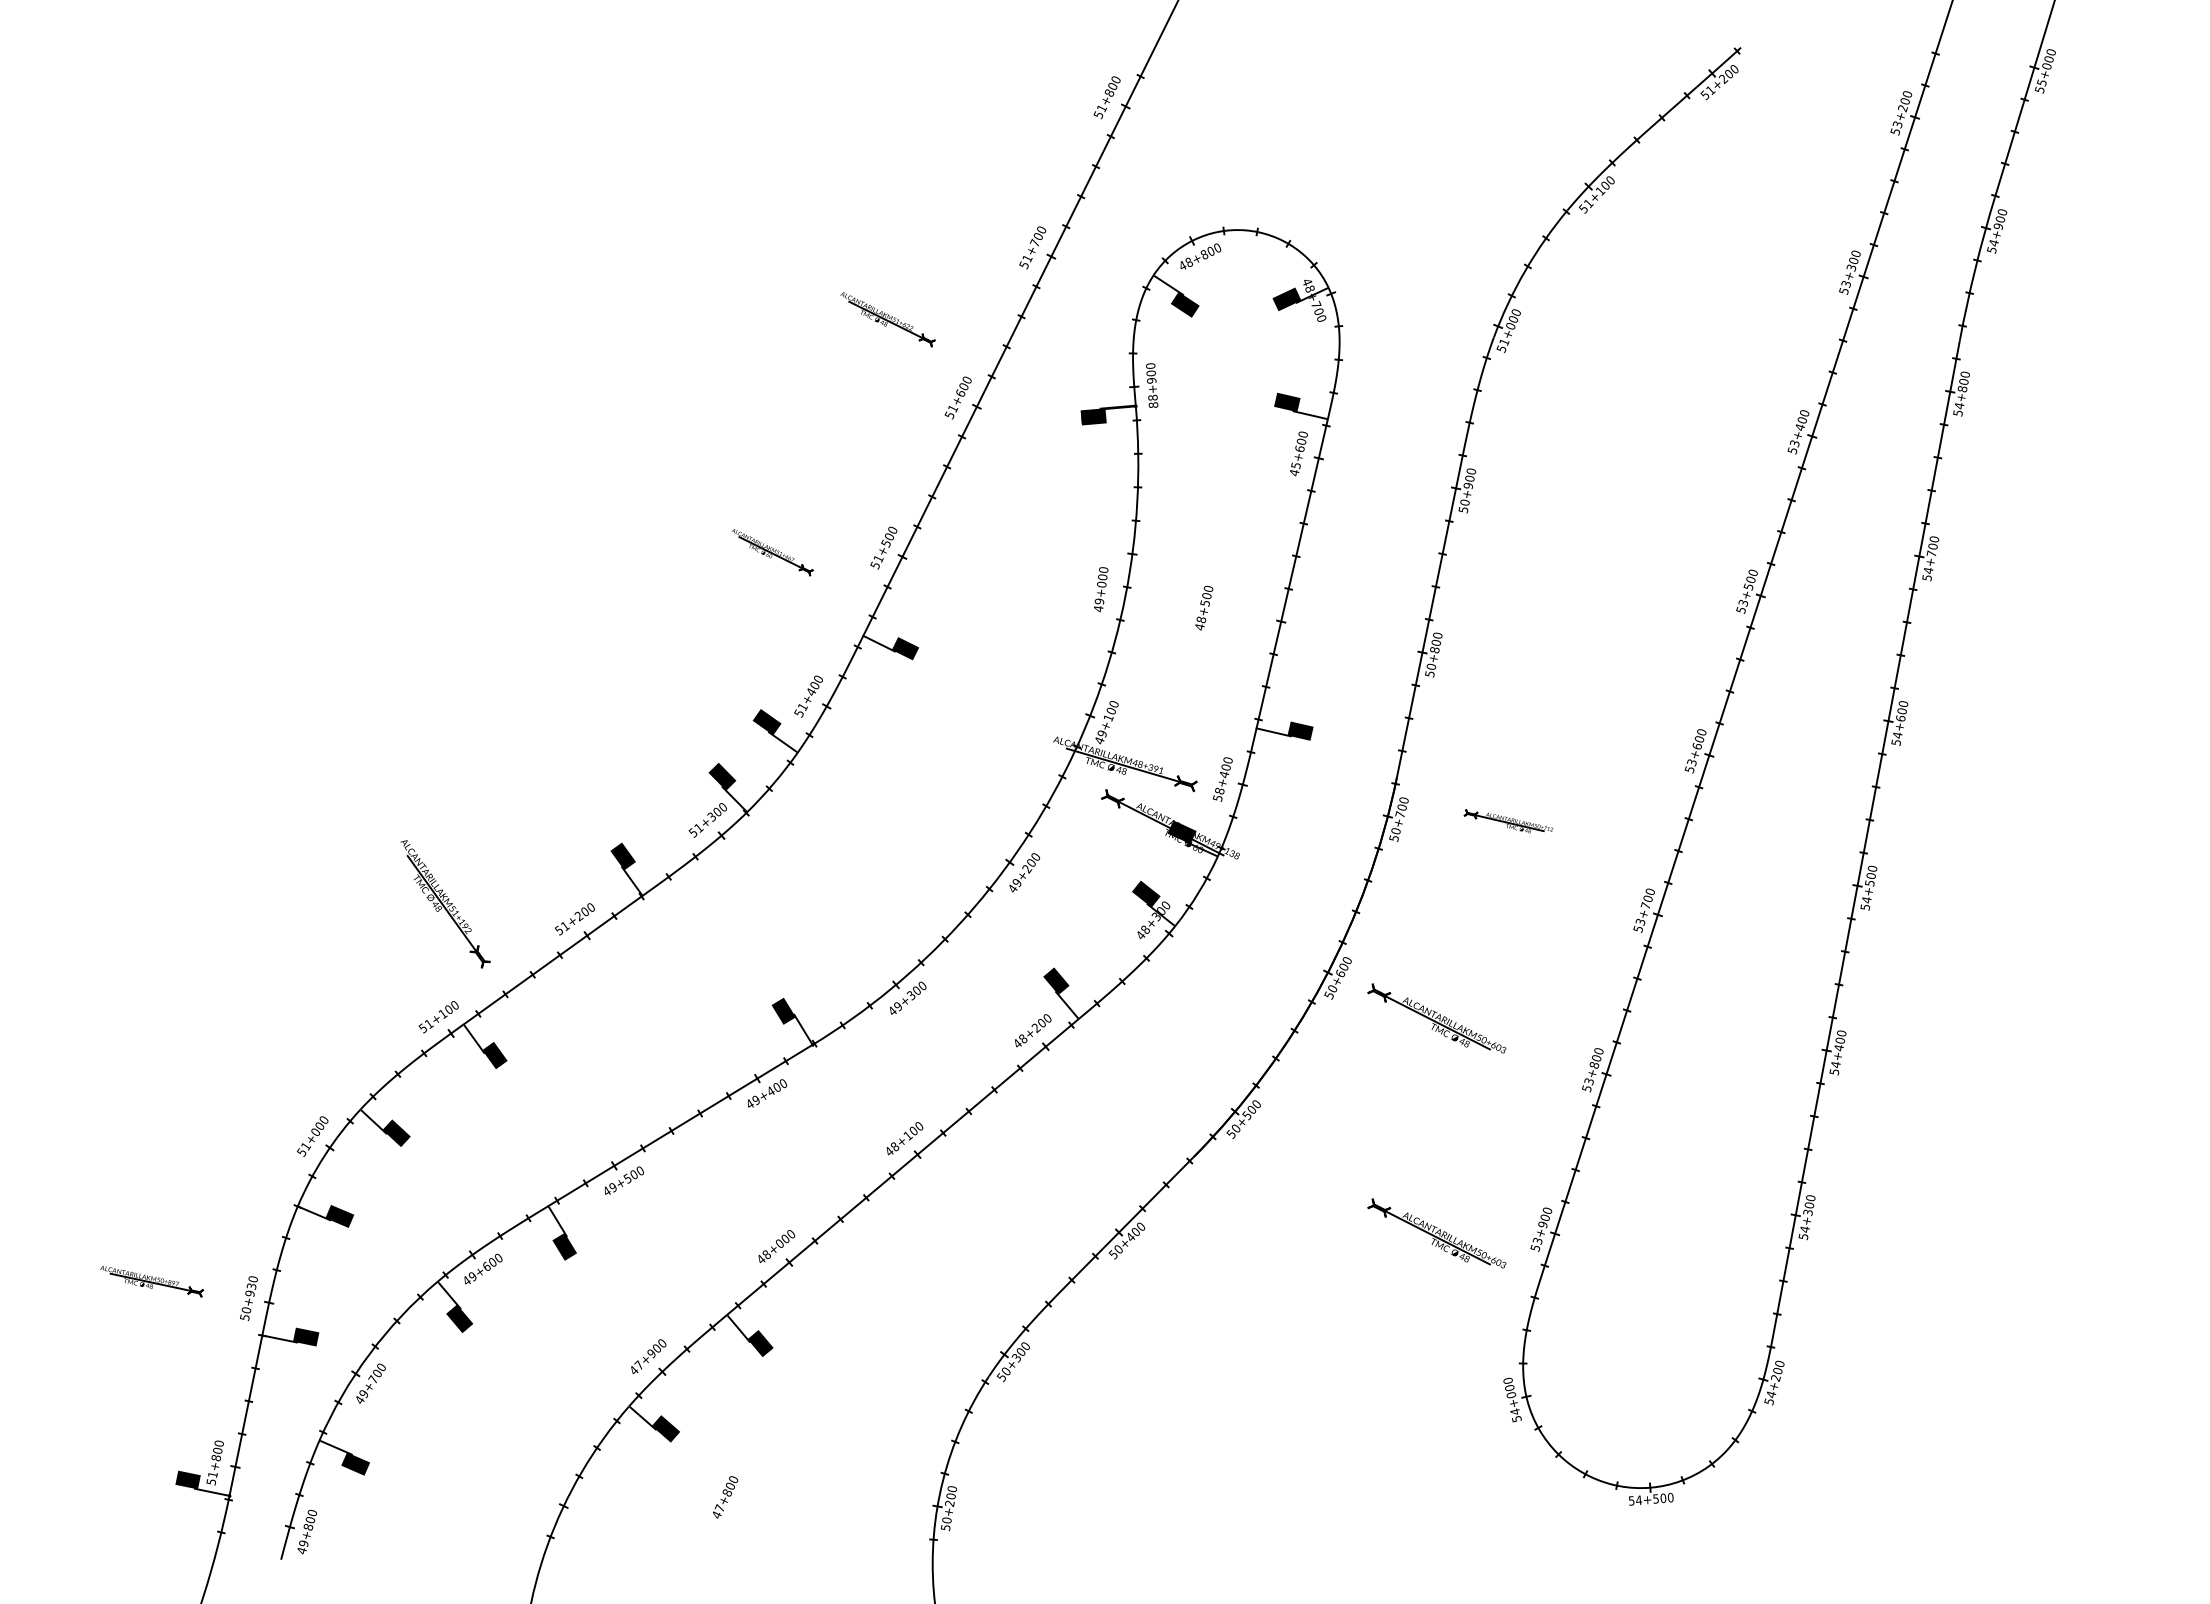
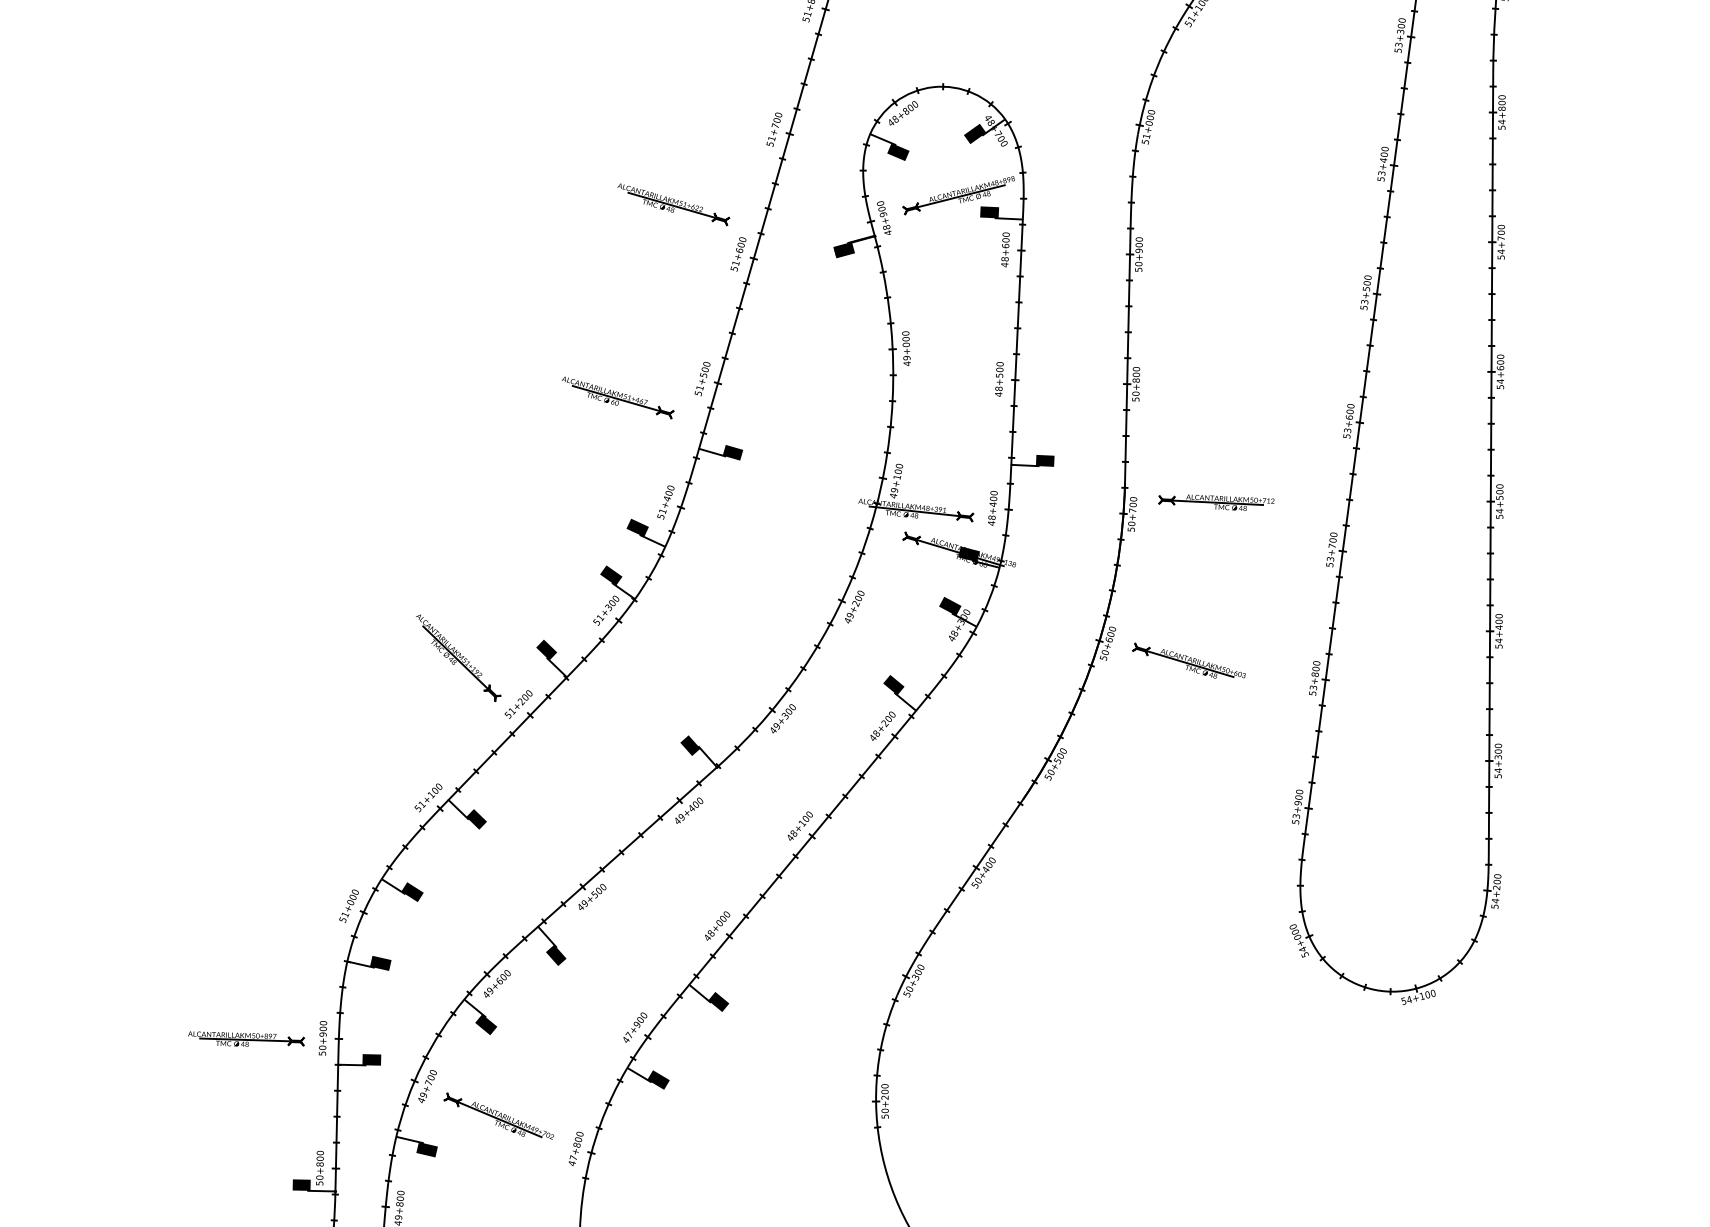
part: (887, 319) -> (673, 204), size x1.43
part: (1252, 373) -> (959, 195), added
text: (1153, 405) -> (888, 233), 88+900 -> 48+900
text: (1295, 465) -> (1004, 259), 45+600 -> 48+600
part: (772, 552) -> (618, 397), size x1.67
text: (1101, 589) -> (906, 348), moved
text: (1204, 607) -> (999, 378), moved
text: (1217, 798) -> (991, 523), 58+400 -> 48+400
part: (1508, 821) -> (1216, 500), size x1.67
part: (445, 904) -> (458, 658), moved
part: (1436, 1233) -> (1218, 824), removed
part: (151, 1281) -> (246, 1038), size x1.43
text: (251, 1286) -> (323, 1028), 50+930 -> 50+900
part: (454, 1438) -> (498, 1116), added
text: (212, 1474) -> (319, 1177), 51+800 -> 50+800
text: (725, 1497) -> (576, 1148), moved
text: (1655, 1498) -> (1421, 996), 54+500 -> 54+100

